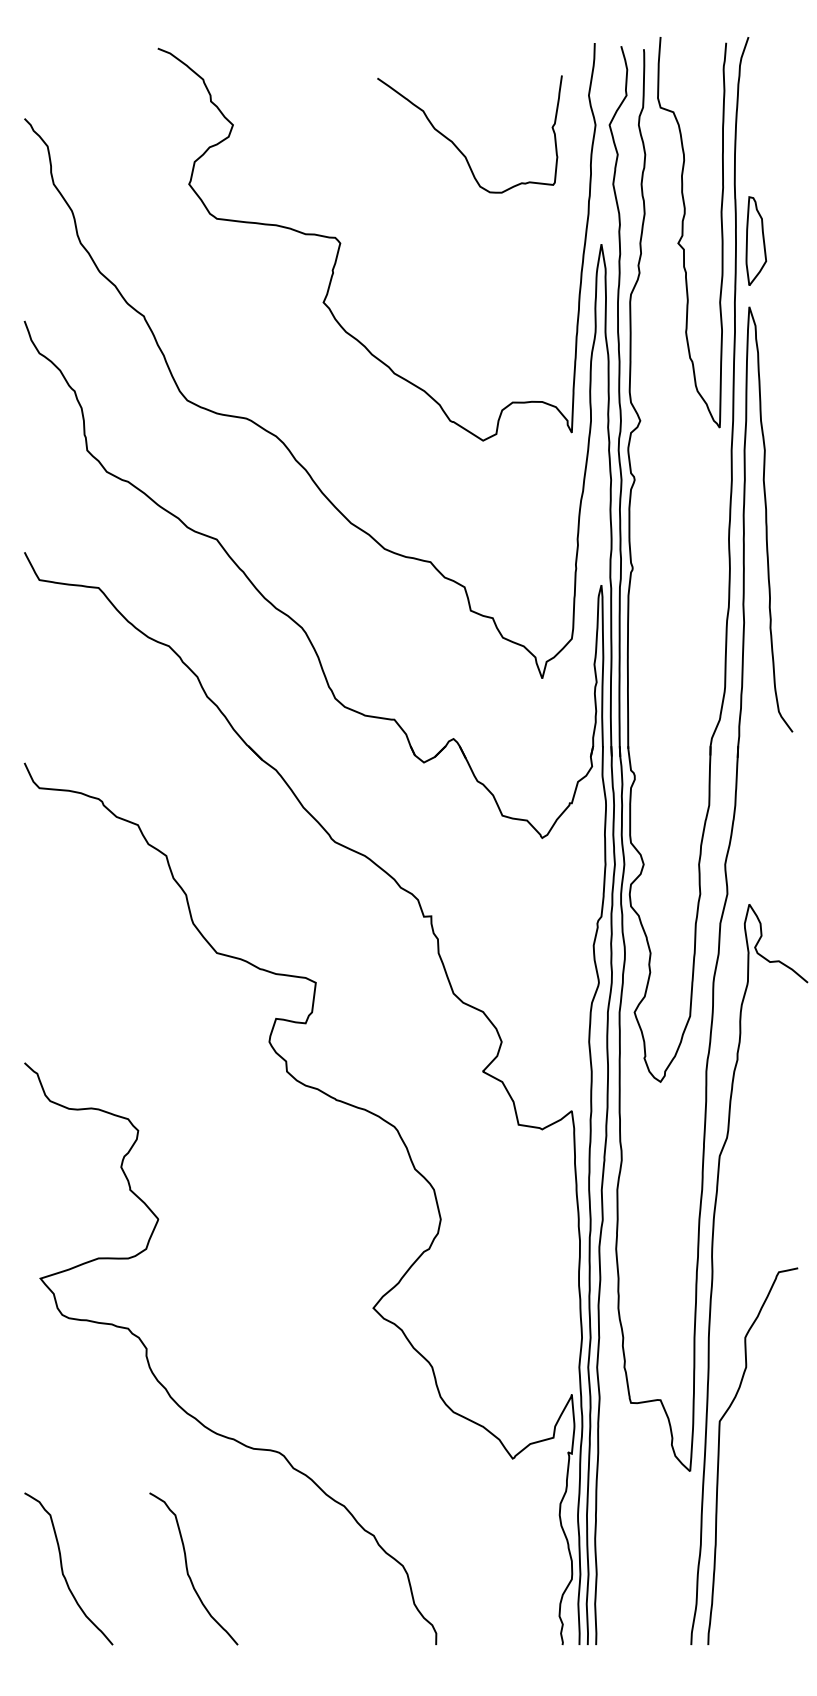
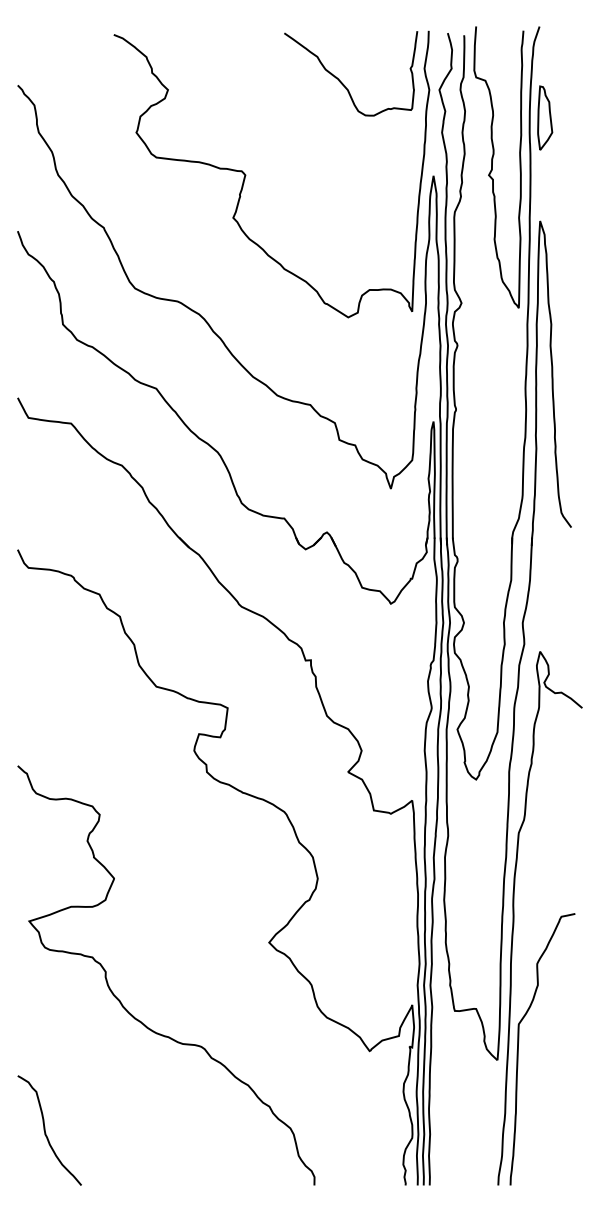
curve: (457, 146) -> (342, 82), moved
part: (756, 240) -> (545, 117), moved
curve: (188, 1570) -> (135, 1131), removed

